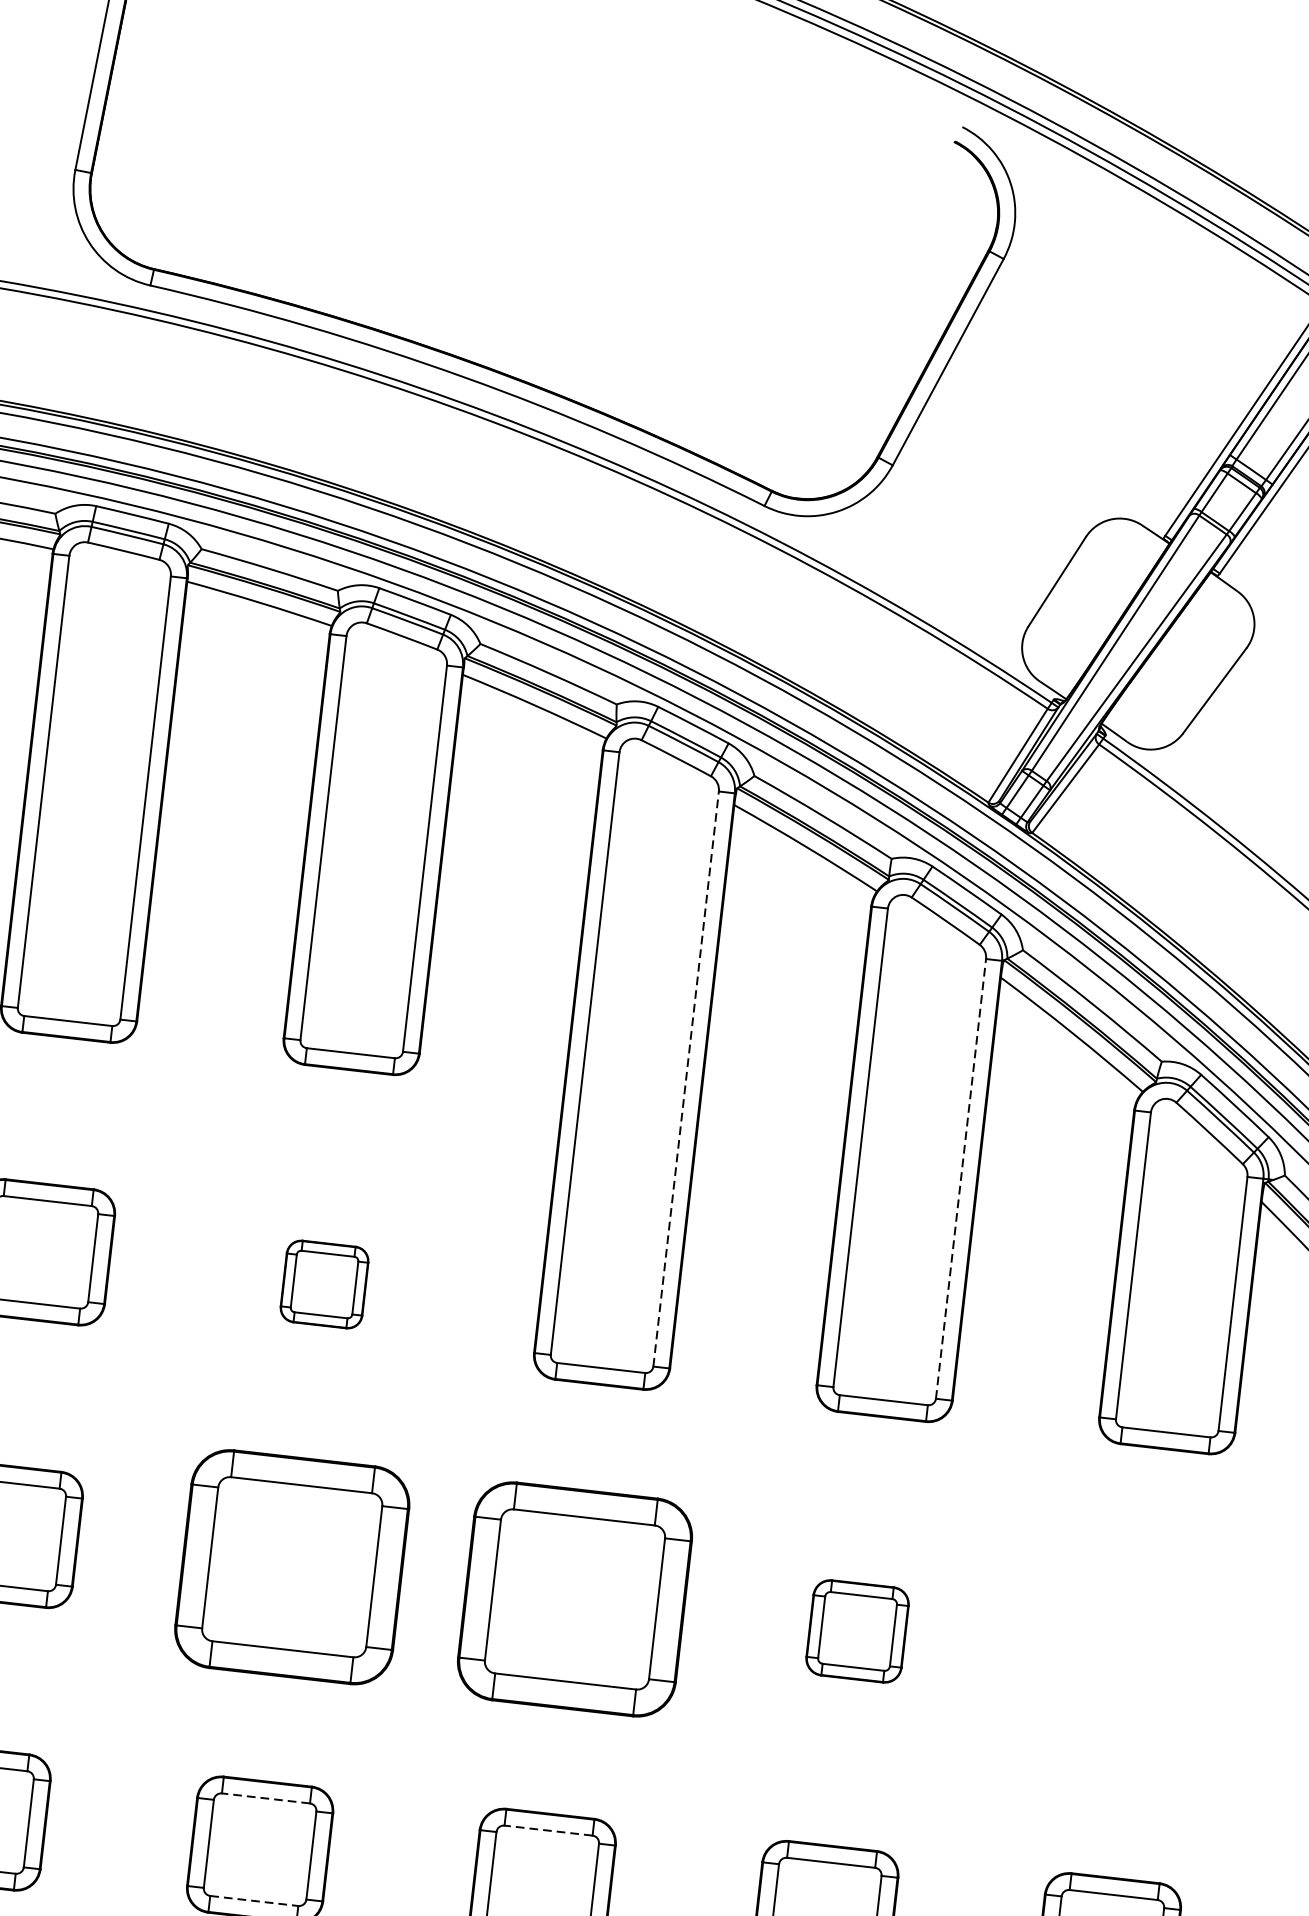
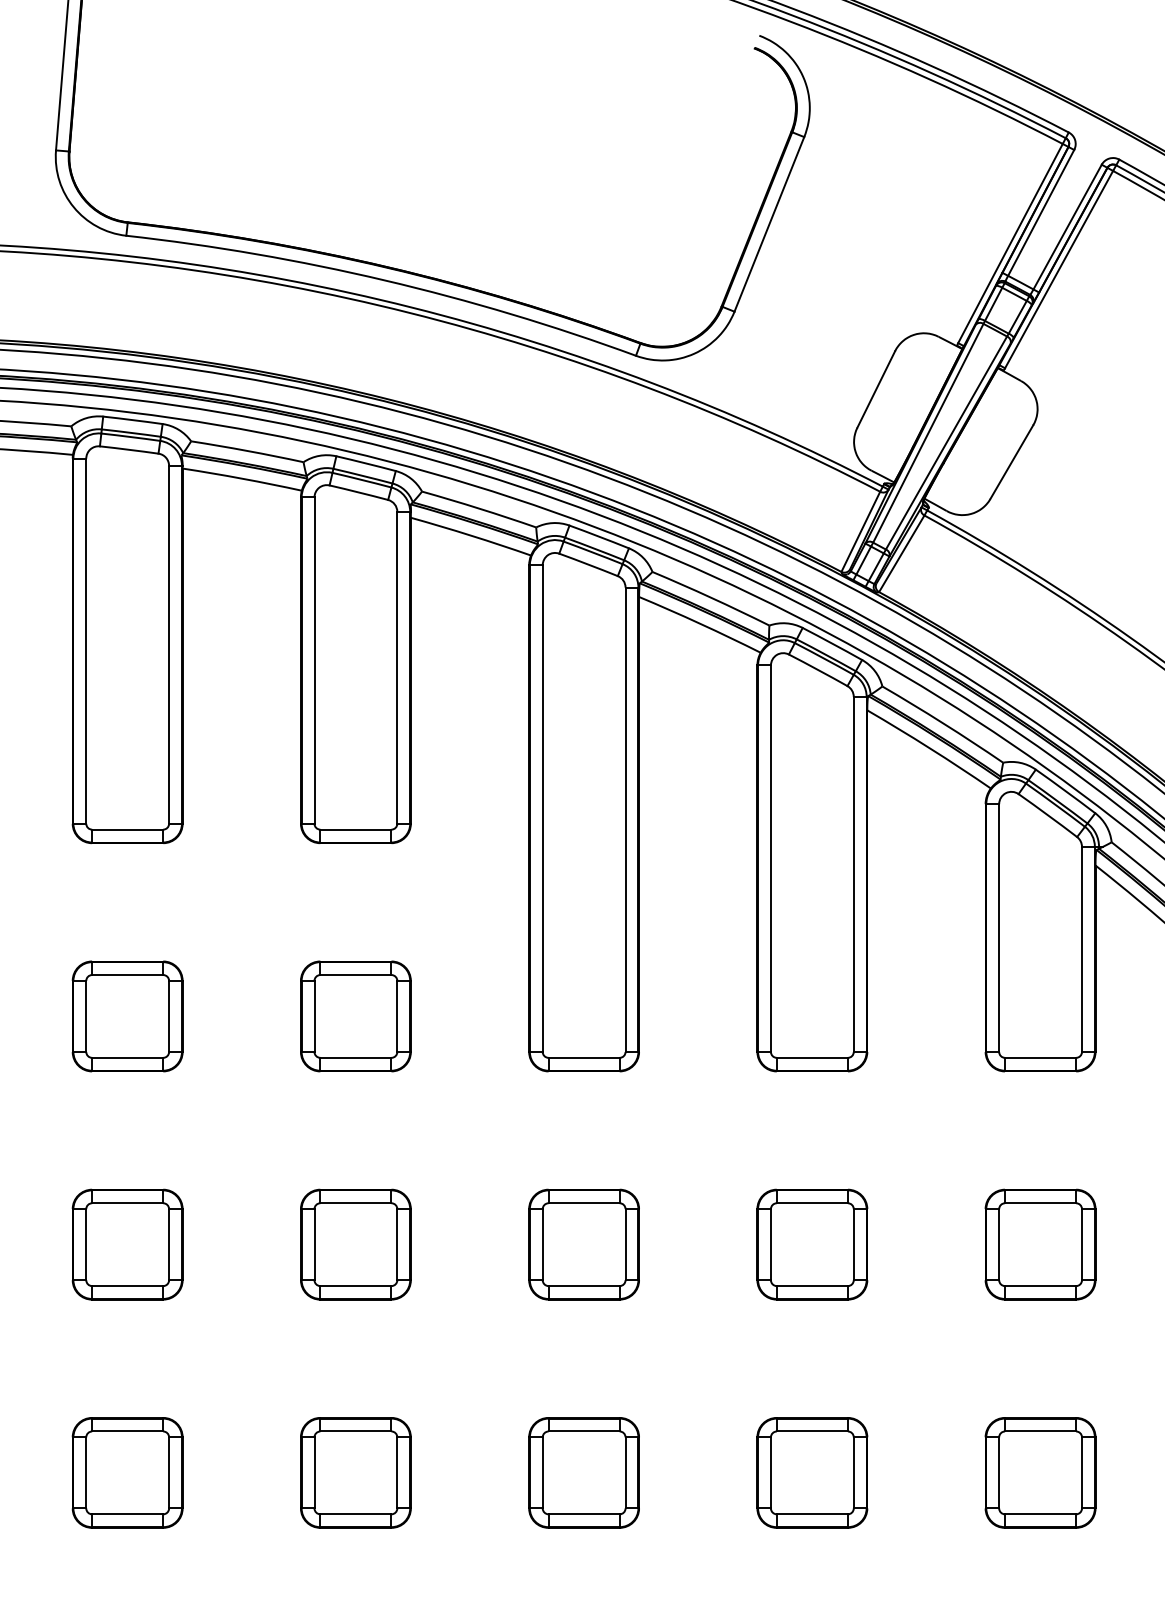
line: (686, 1078) -> (625, 819), dashed -> solid
line: (960, 1178) -> (853, 874), dashed -> solid
part: (324, 1284) -> (355, 1016), size x1.67
part: (291, 1566) -> (355, 1244), size x0.62
part: (574, 1599) -> (583, 1244), size x0.62
part: (857, 1631) -> (812, 1244), size x1.43
part: (1140, 1663) -> (1040, 1244), added
line: (265, 1798) -> (355, 1431), dashed -> solid
line: (549, 1830) -> (584, 1431), dashed -> solid
line: (253, 1901) -> (355, 1514), dashed -> solid

